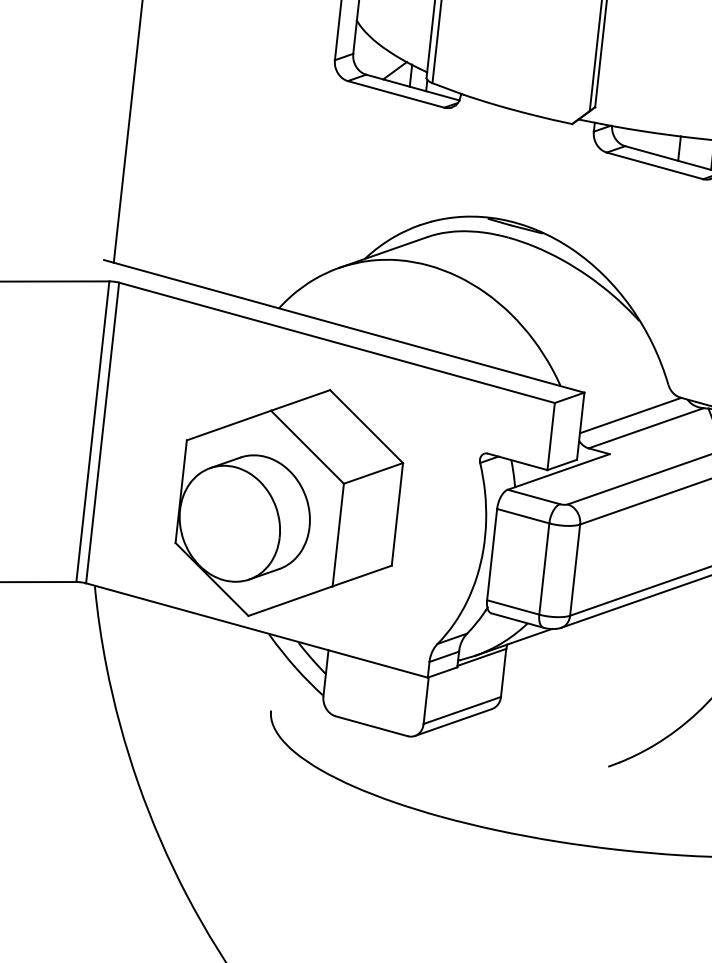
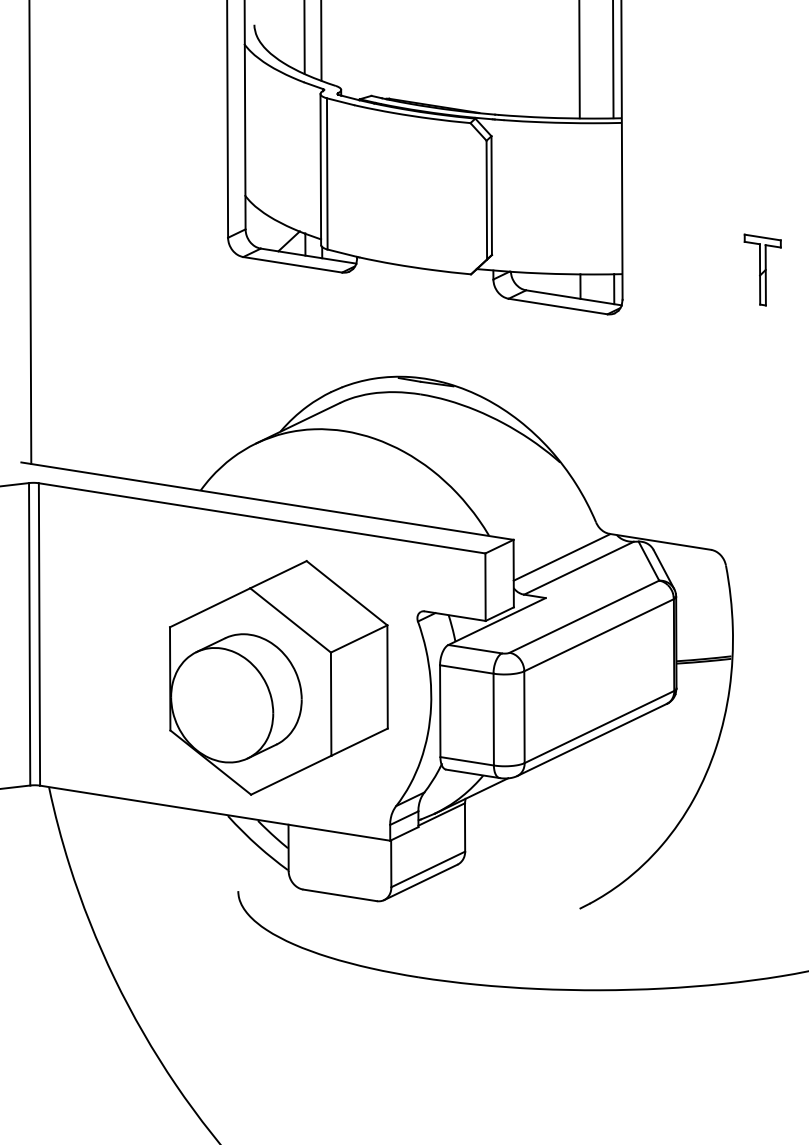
part: (288, 502) -> (278, 677), moved

